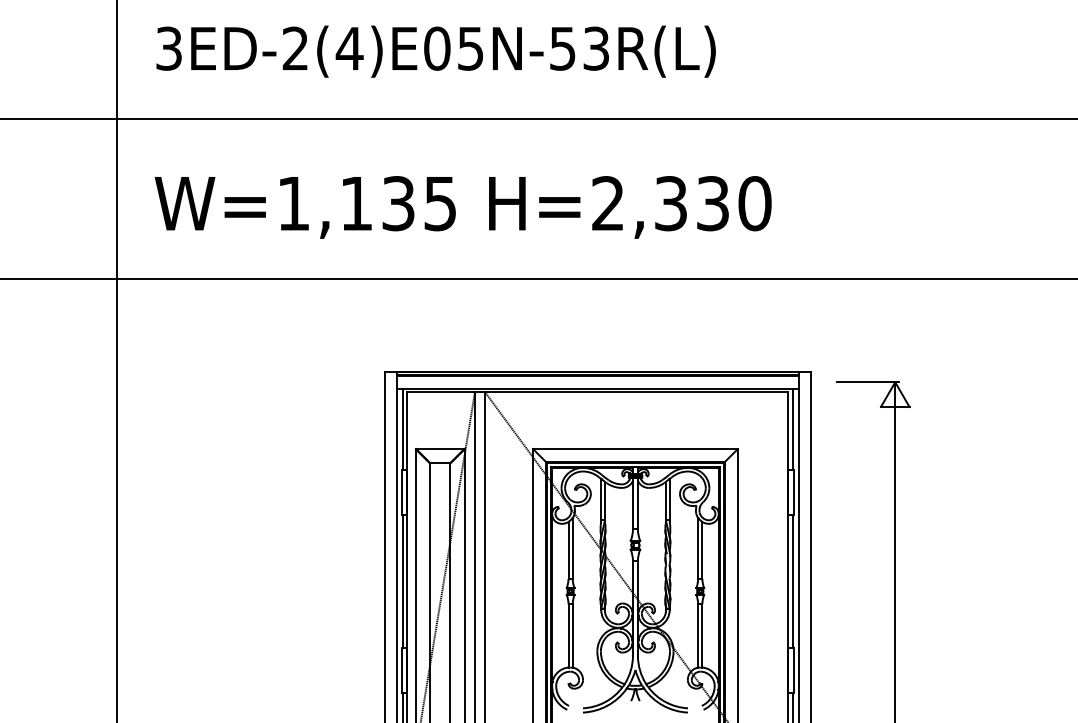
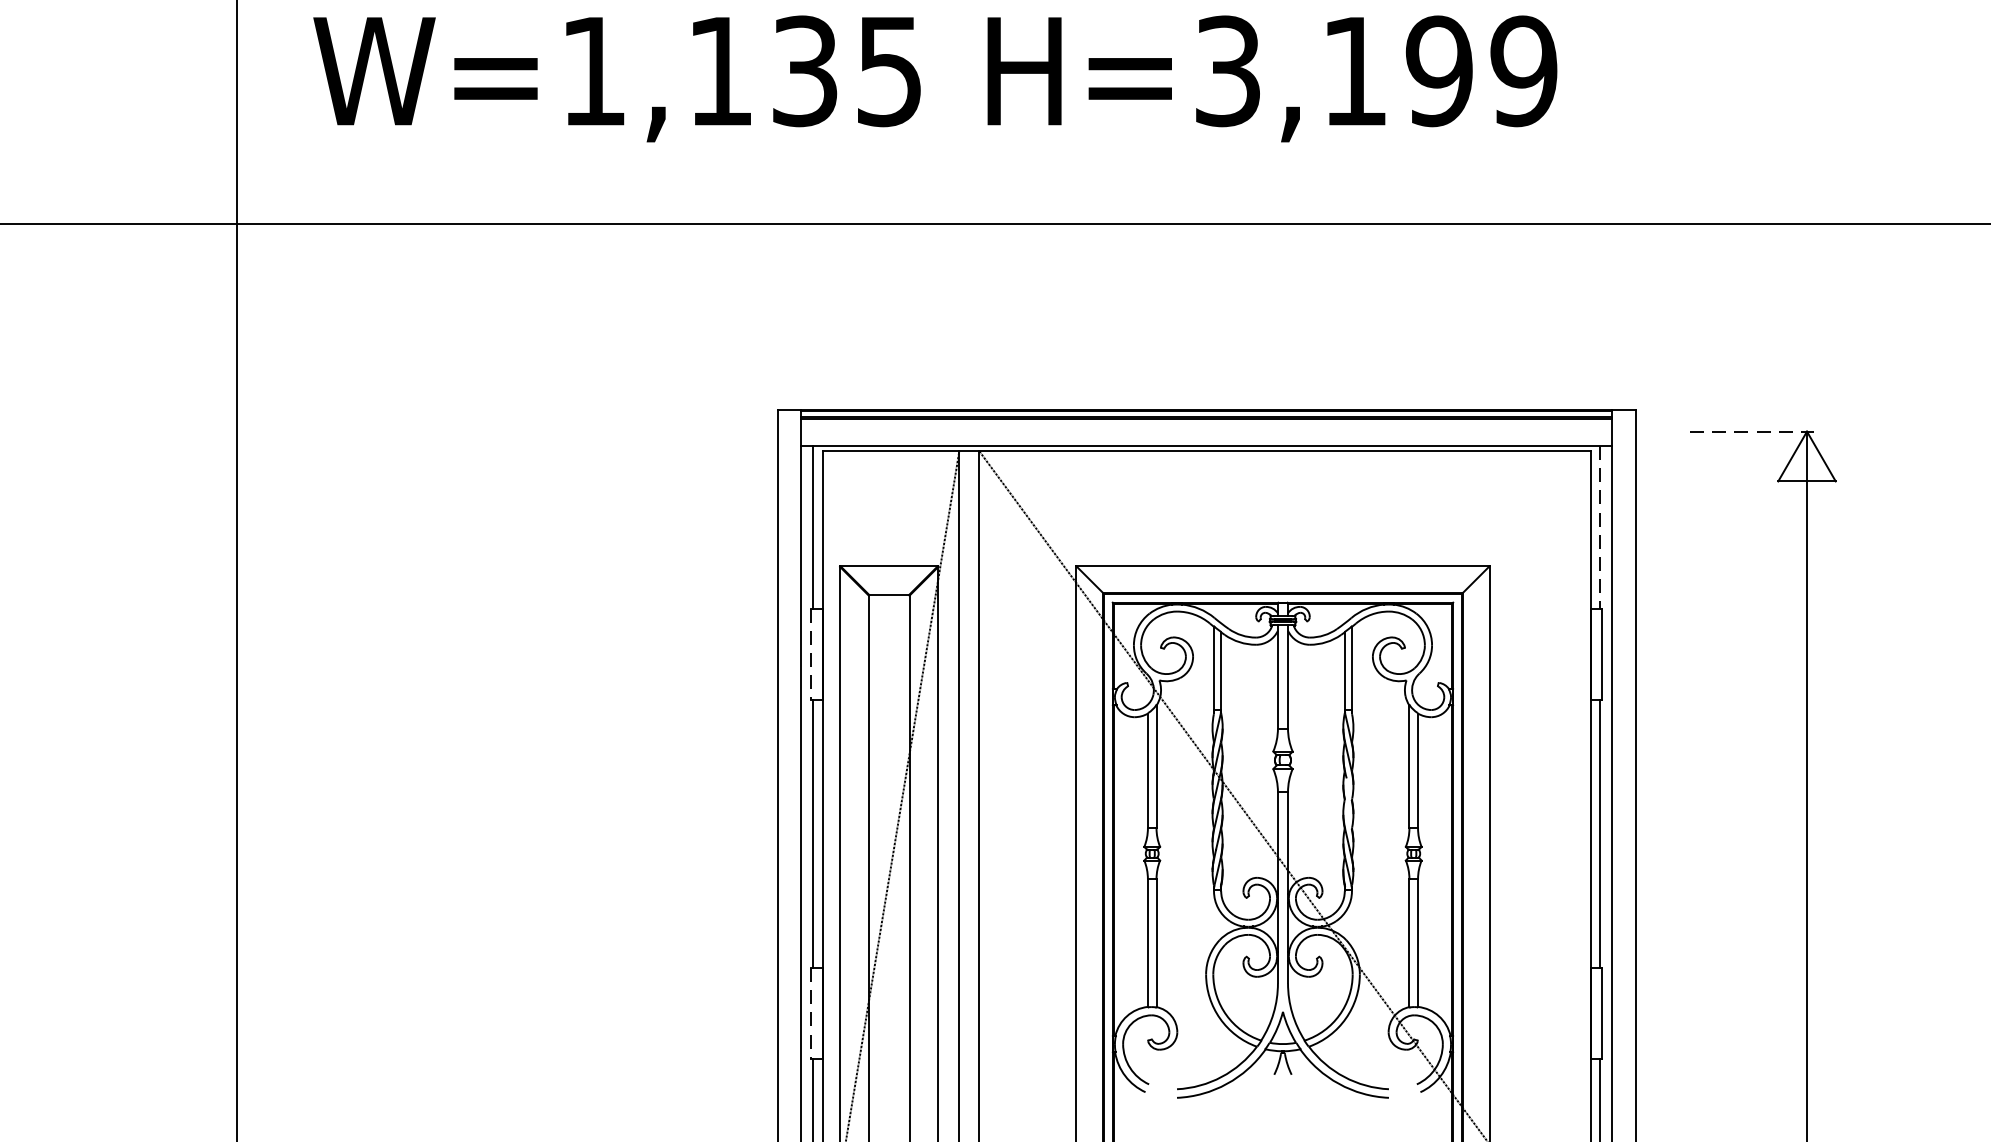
text: (681, 203) -> (1375, 71), H=2,330 -> H=3,199
line: (868, 382) -> (1753, 432), solid -> dashed
line: (792, 430) -> (1599, 528), solid -> dashed
line: (401, 492) -> (811, 653), solid -> dashed
line: (401, 670) -> (811, 1012), solid -> dashed

